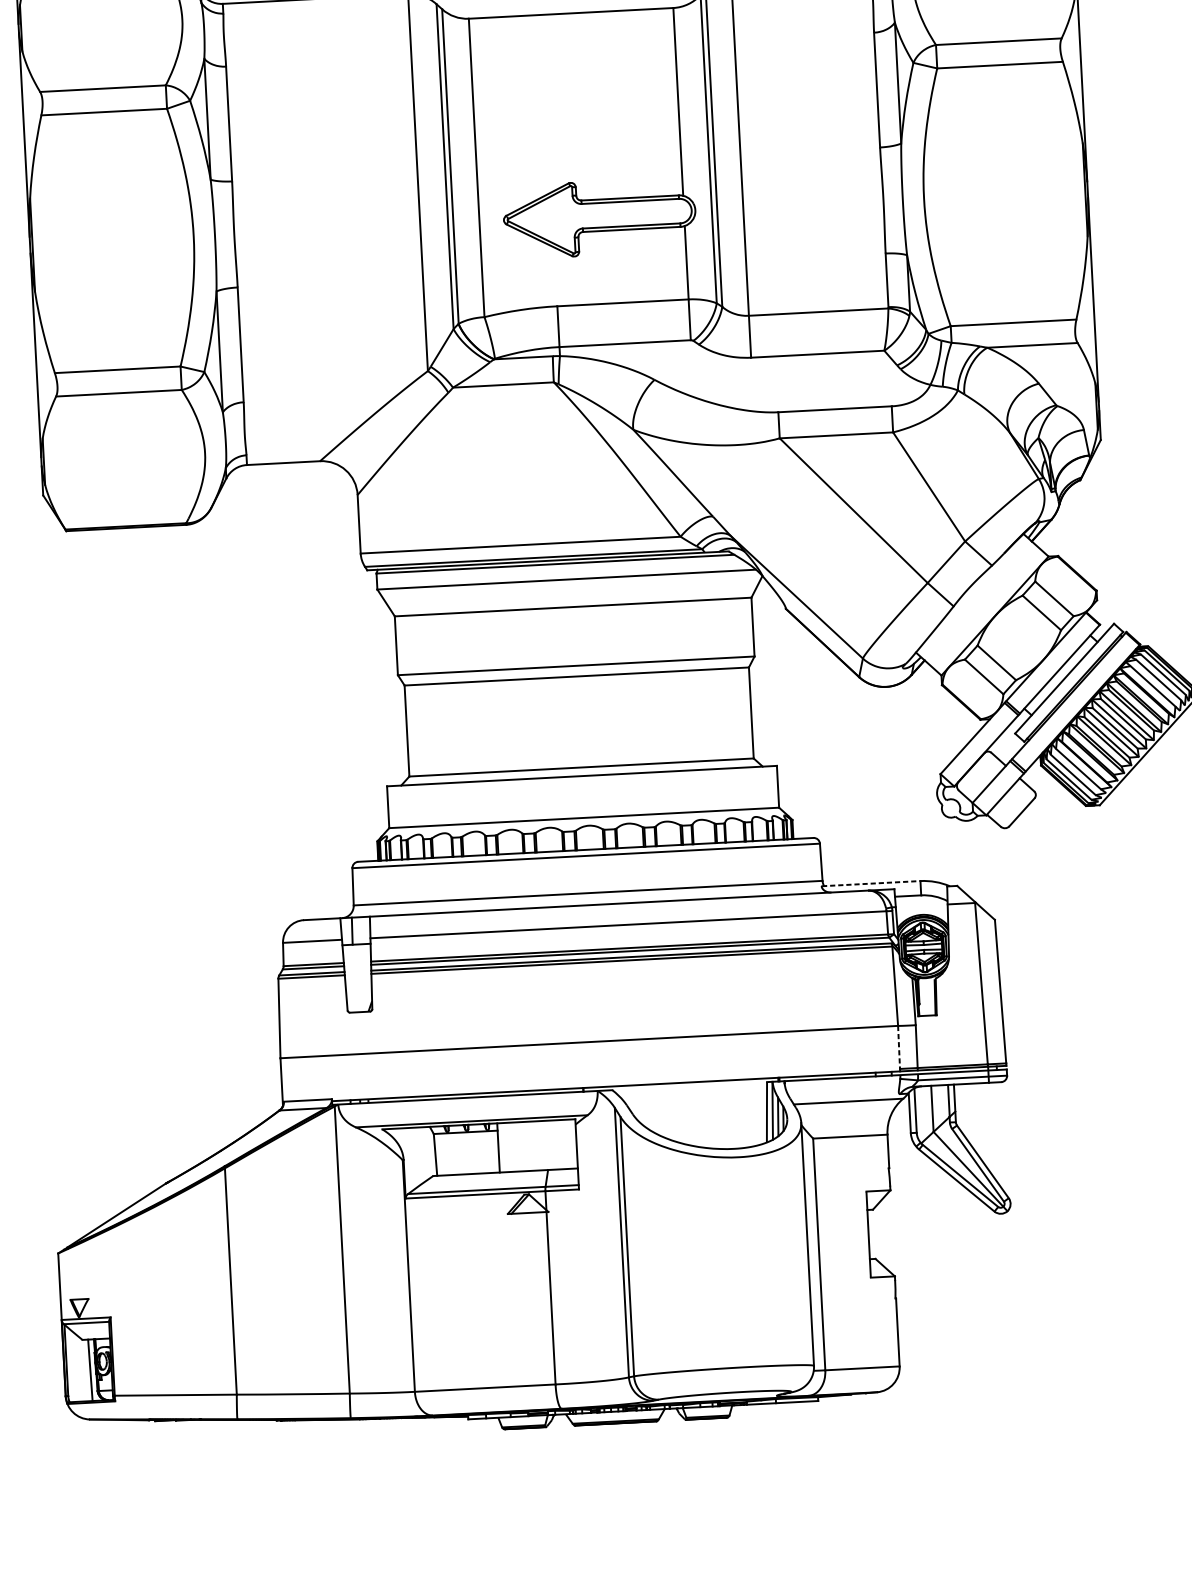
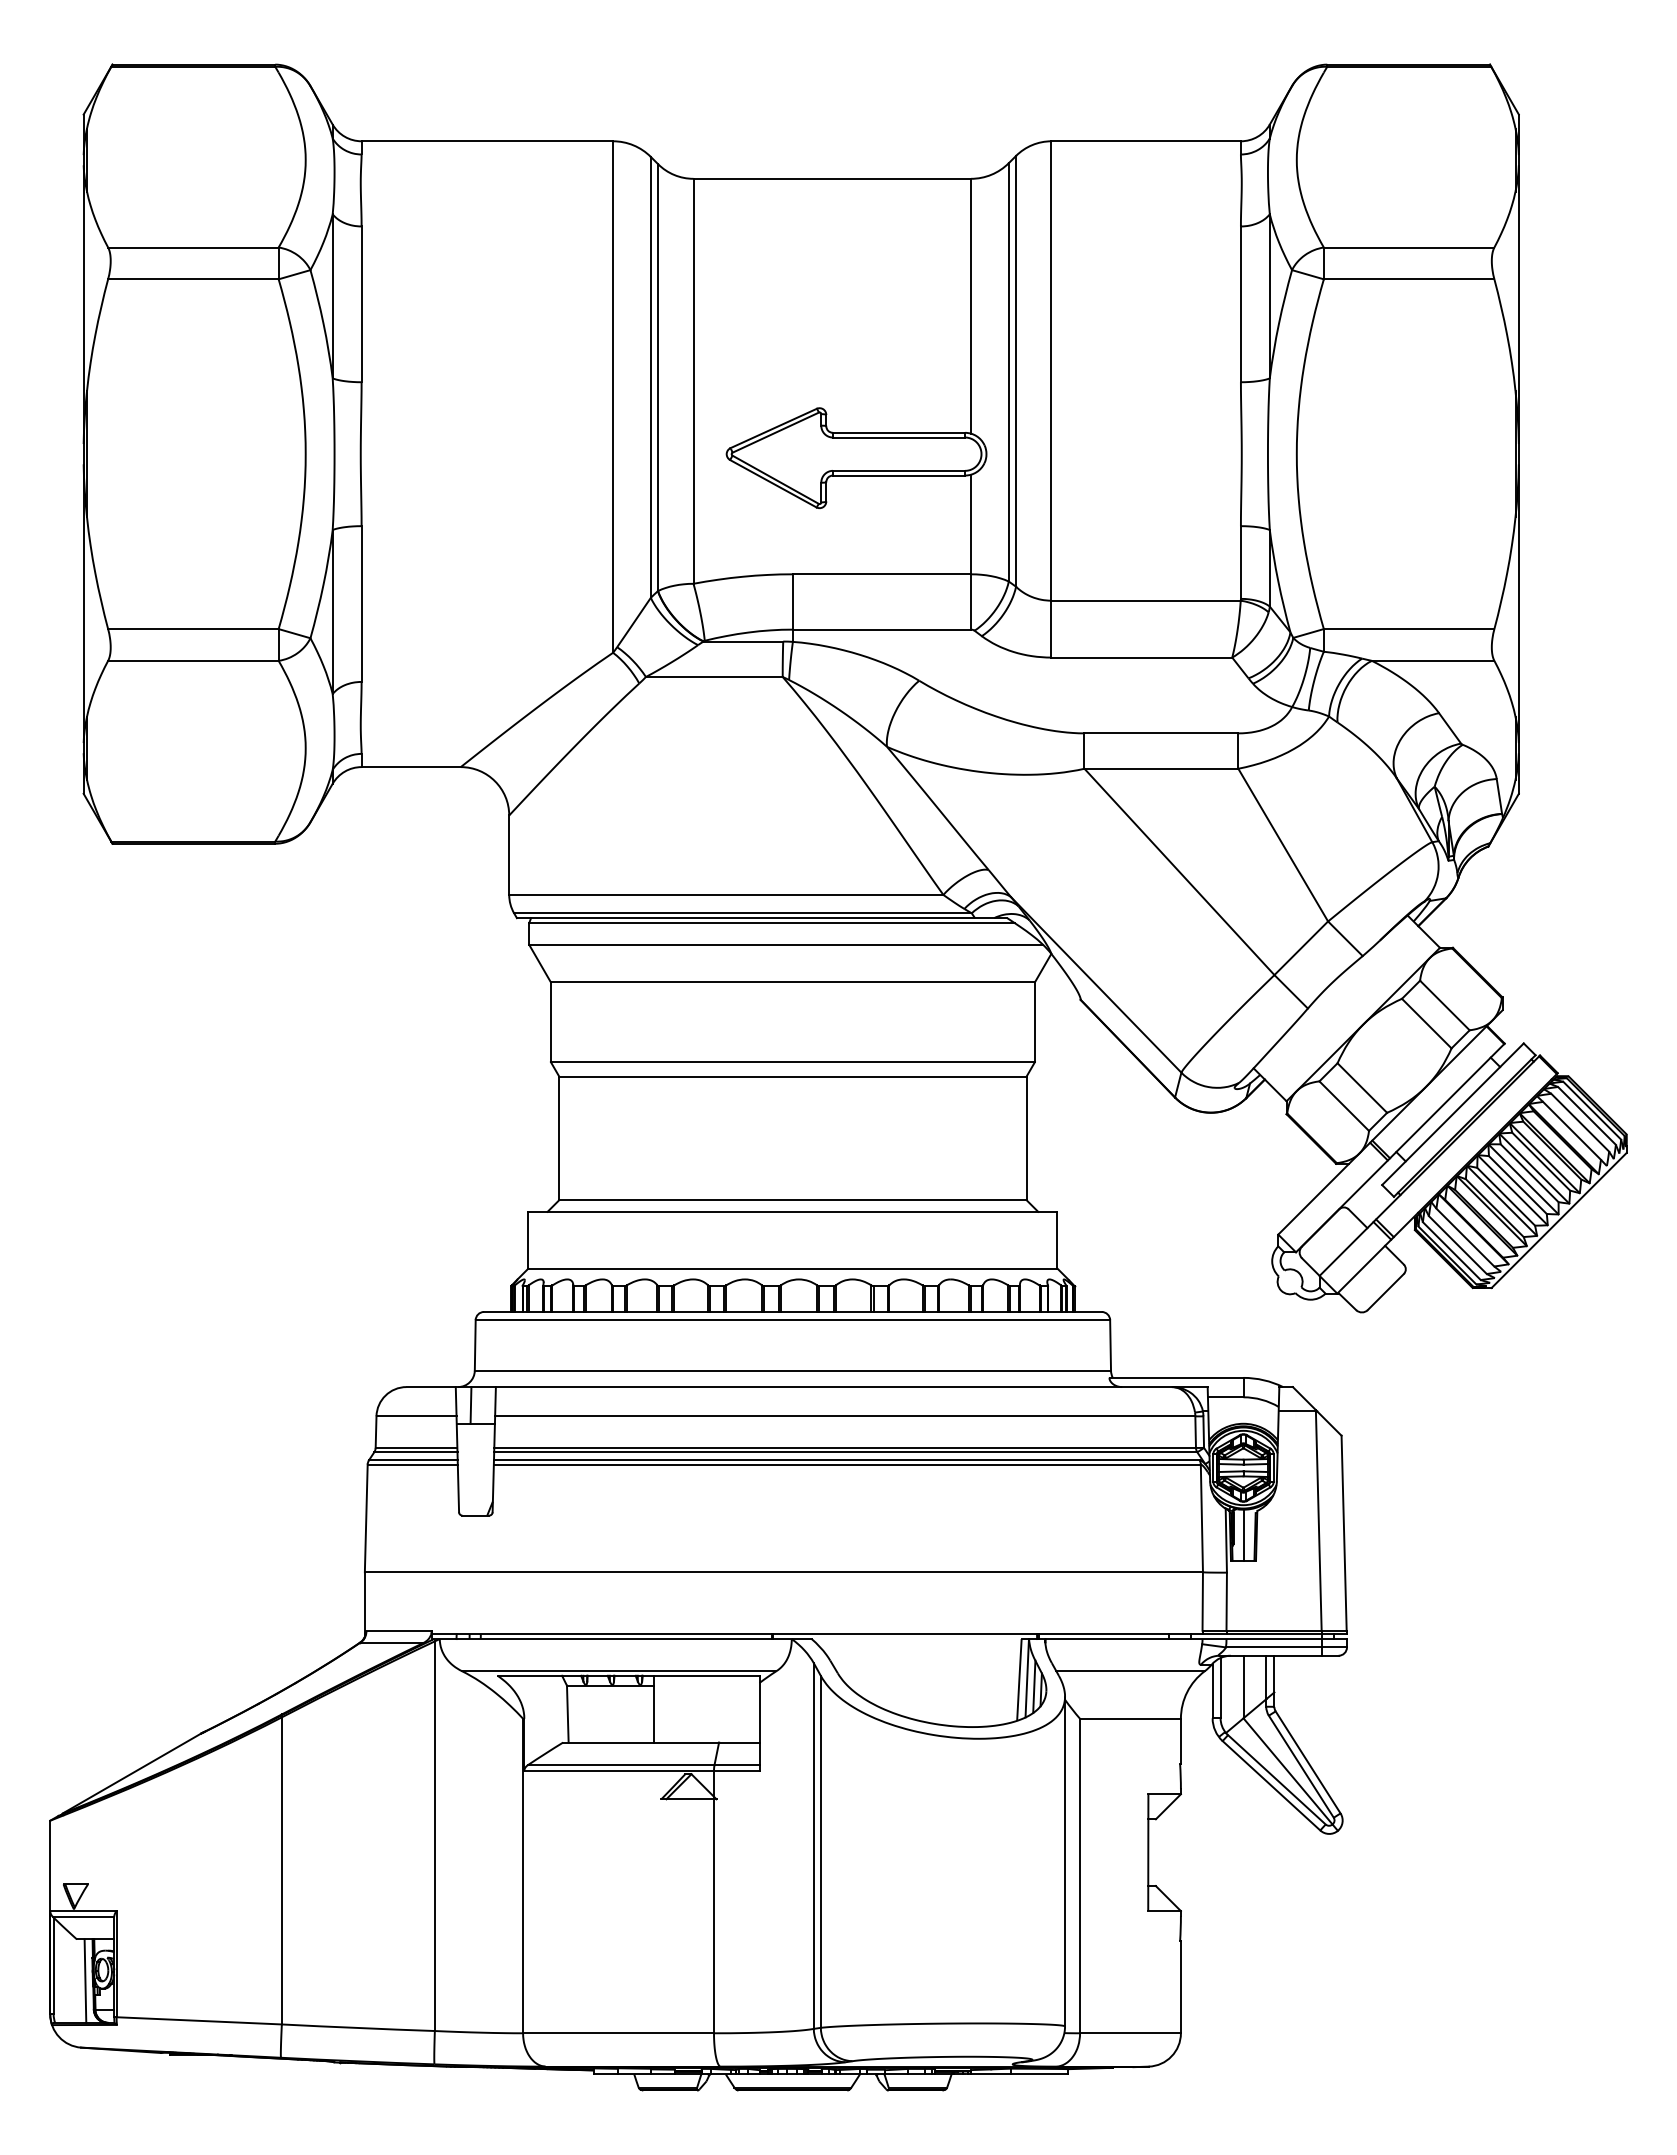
line: (871, 883) -> (1176, 1377), dashed -> solid
line: (926, 996) -> (1243, 1534), added
line: (898, 1048) -> (1202, 1602), dashed -> solid

